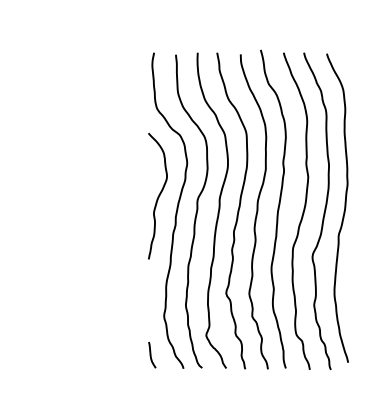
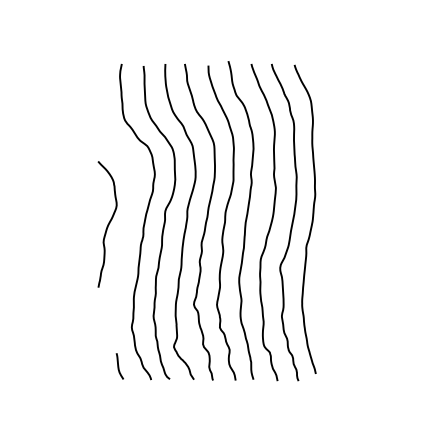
curve: (157, 196) -> (107, 224), moved

